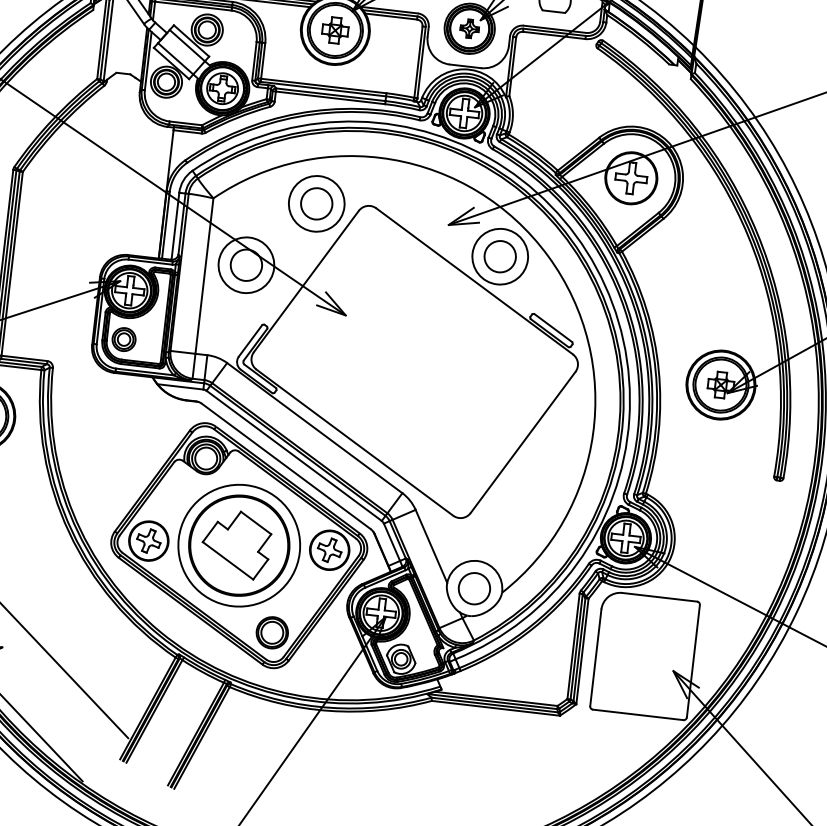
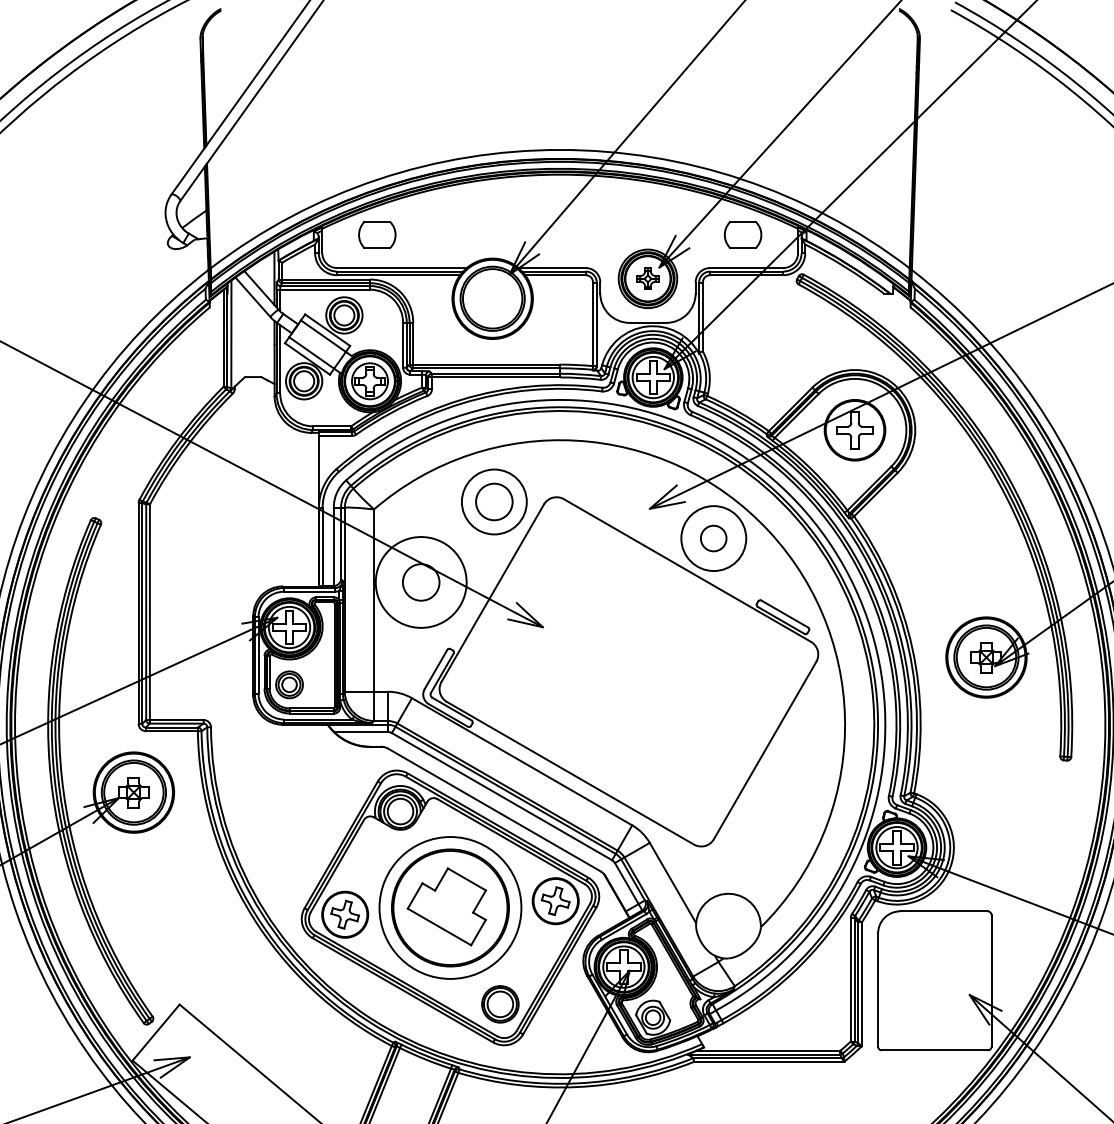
part: (335, 30) -> (492, 298), removed
circle: (499, 256) -> (713, 538), size x0.7
circle: (245, 265) -> (420, 582), size x1.4
circle: (474, 588) -> (728, 926), removed

